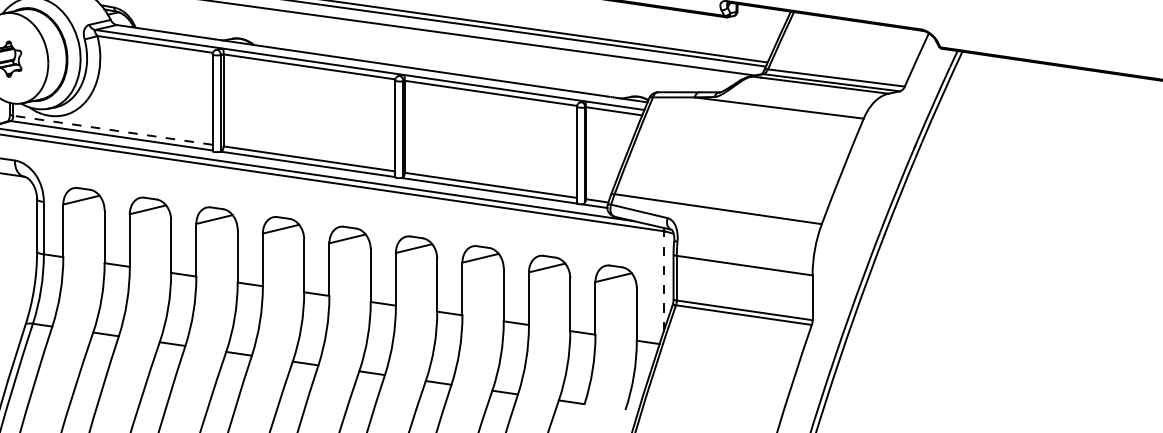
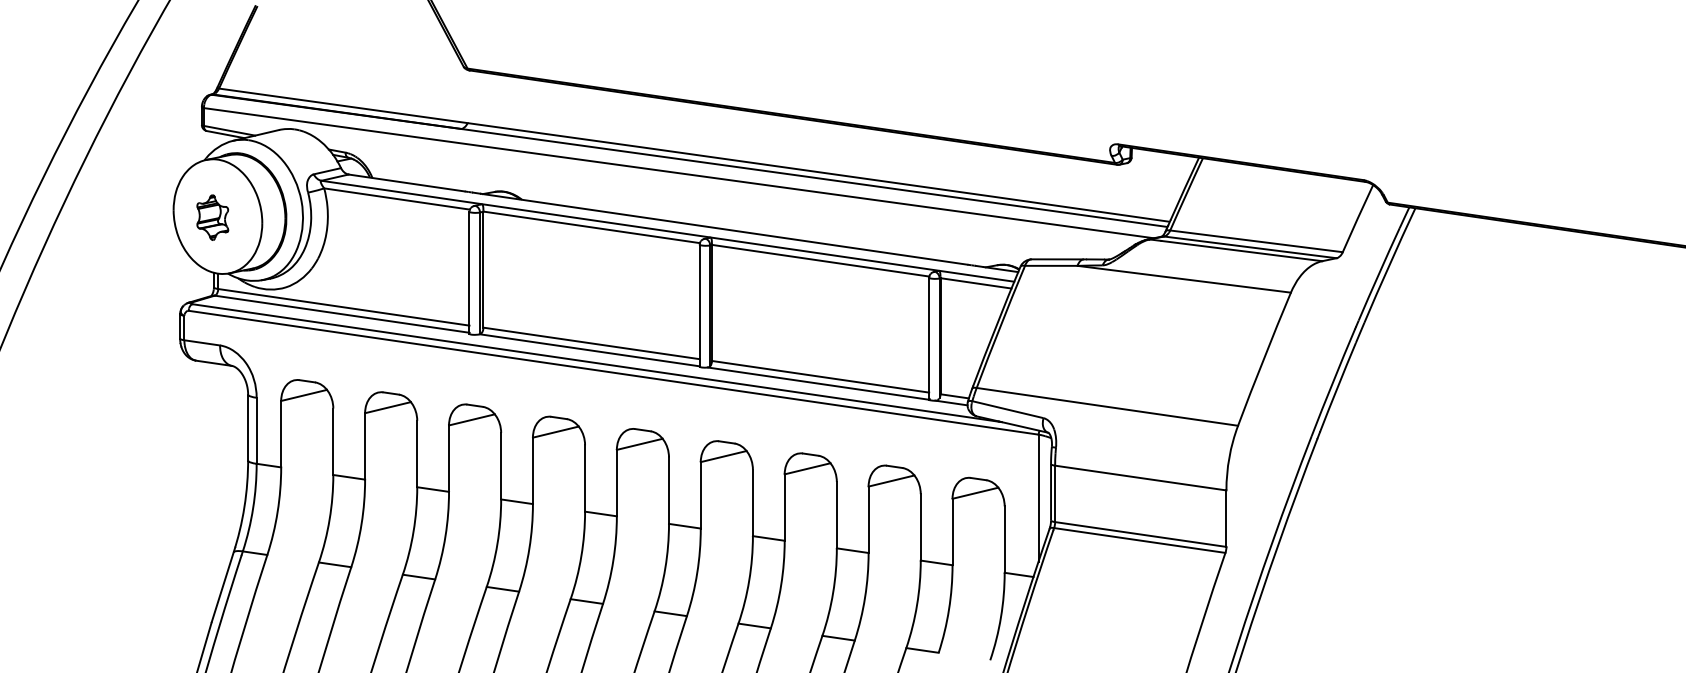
line: (112, 130) -> (343, 307), dashed -> solid
line: (663, 281) -> (1038, 497), dashed -> solid

